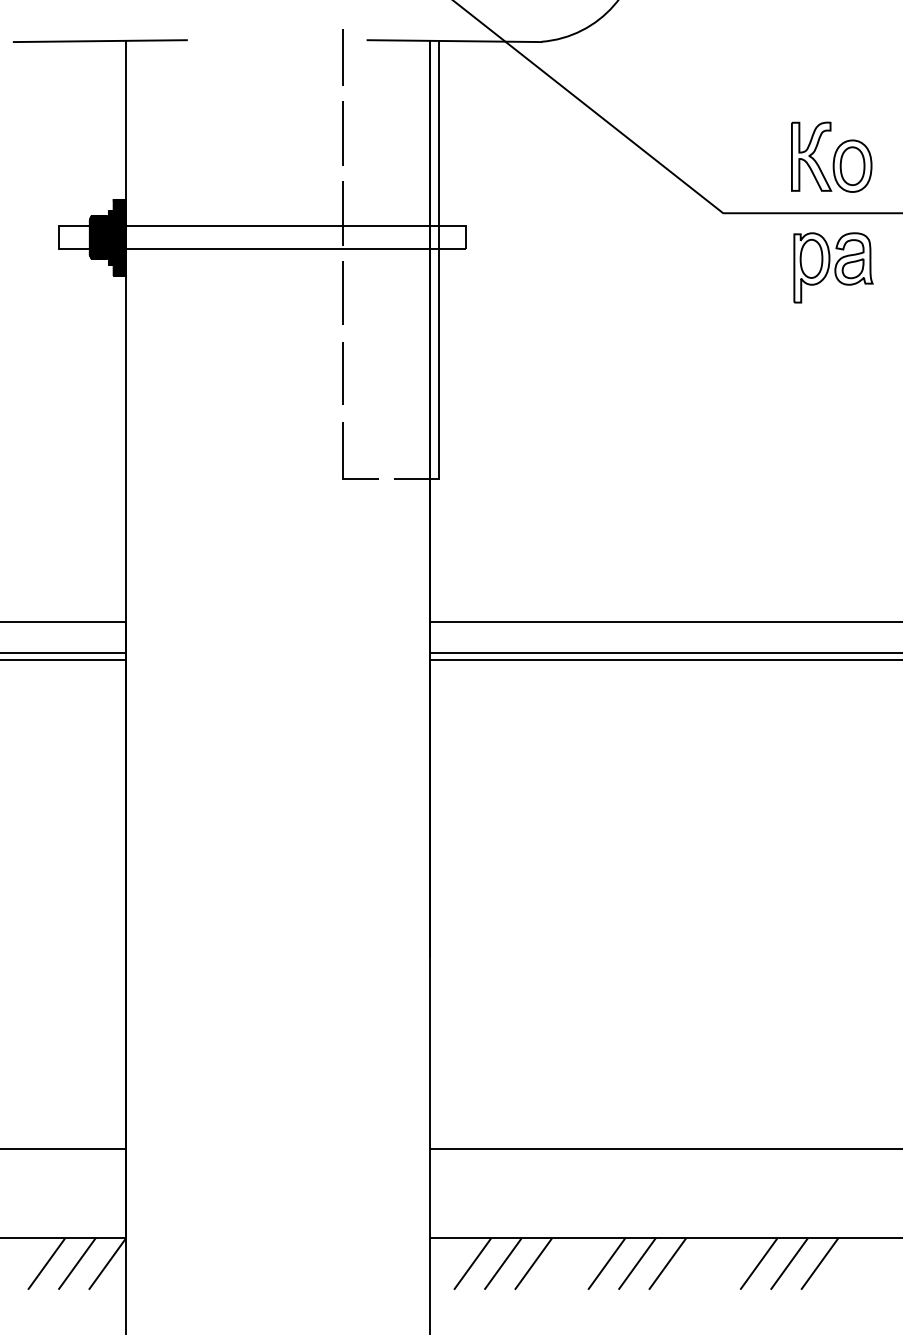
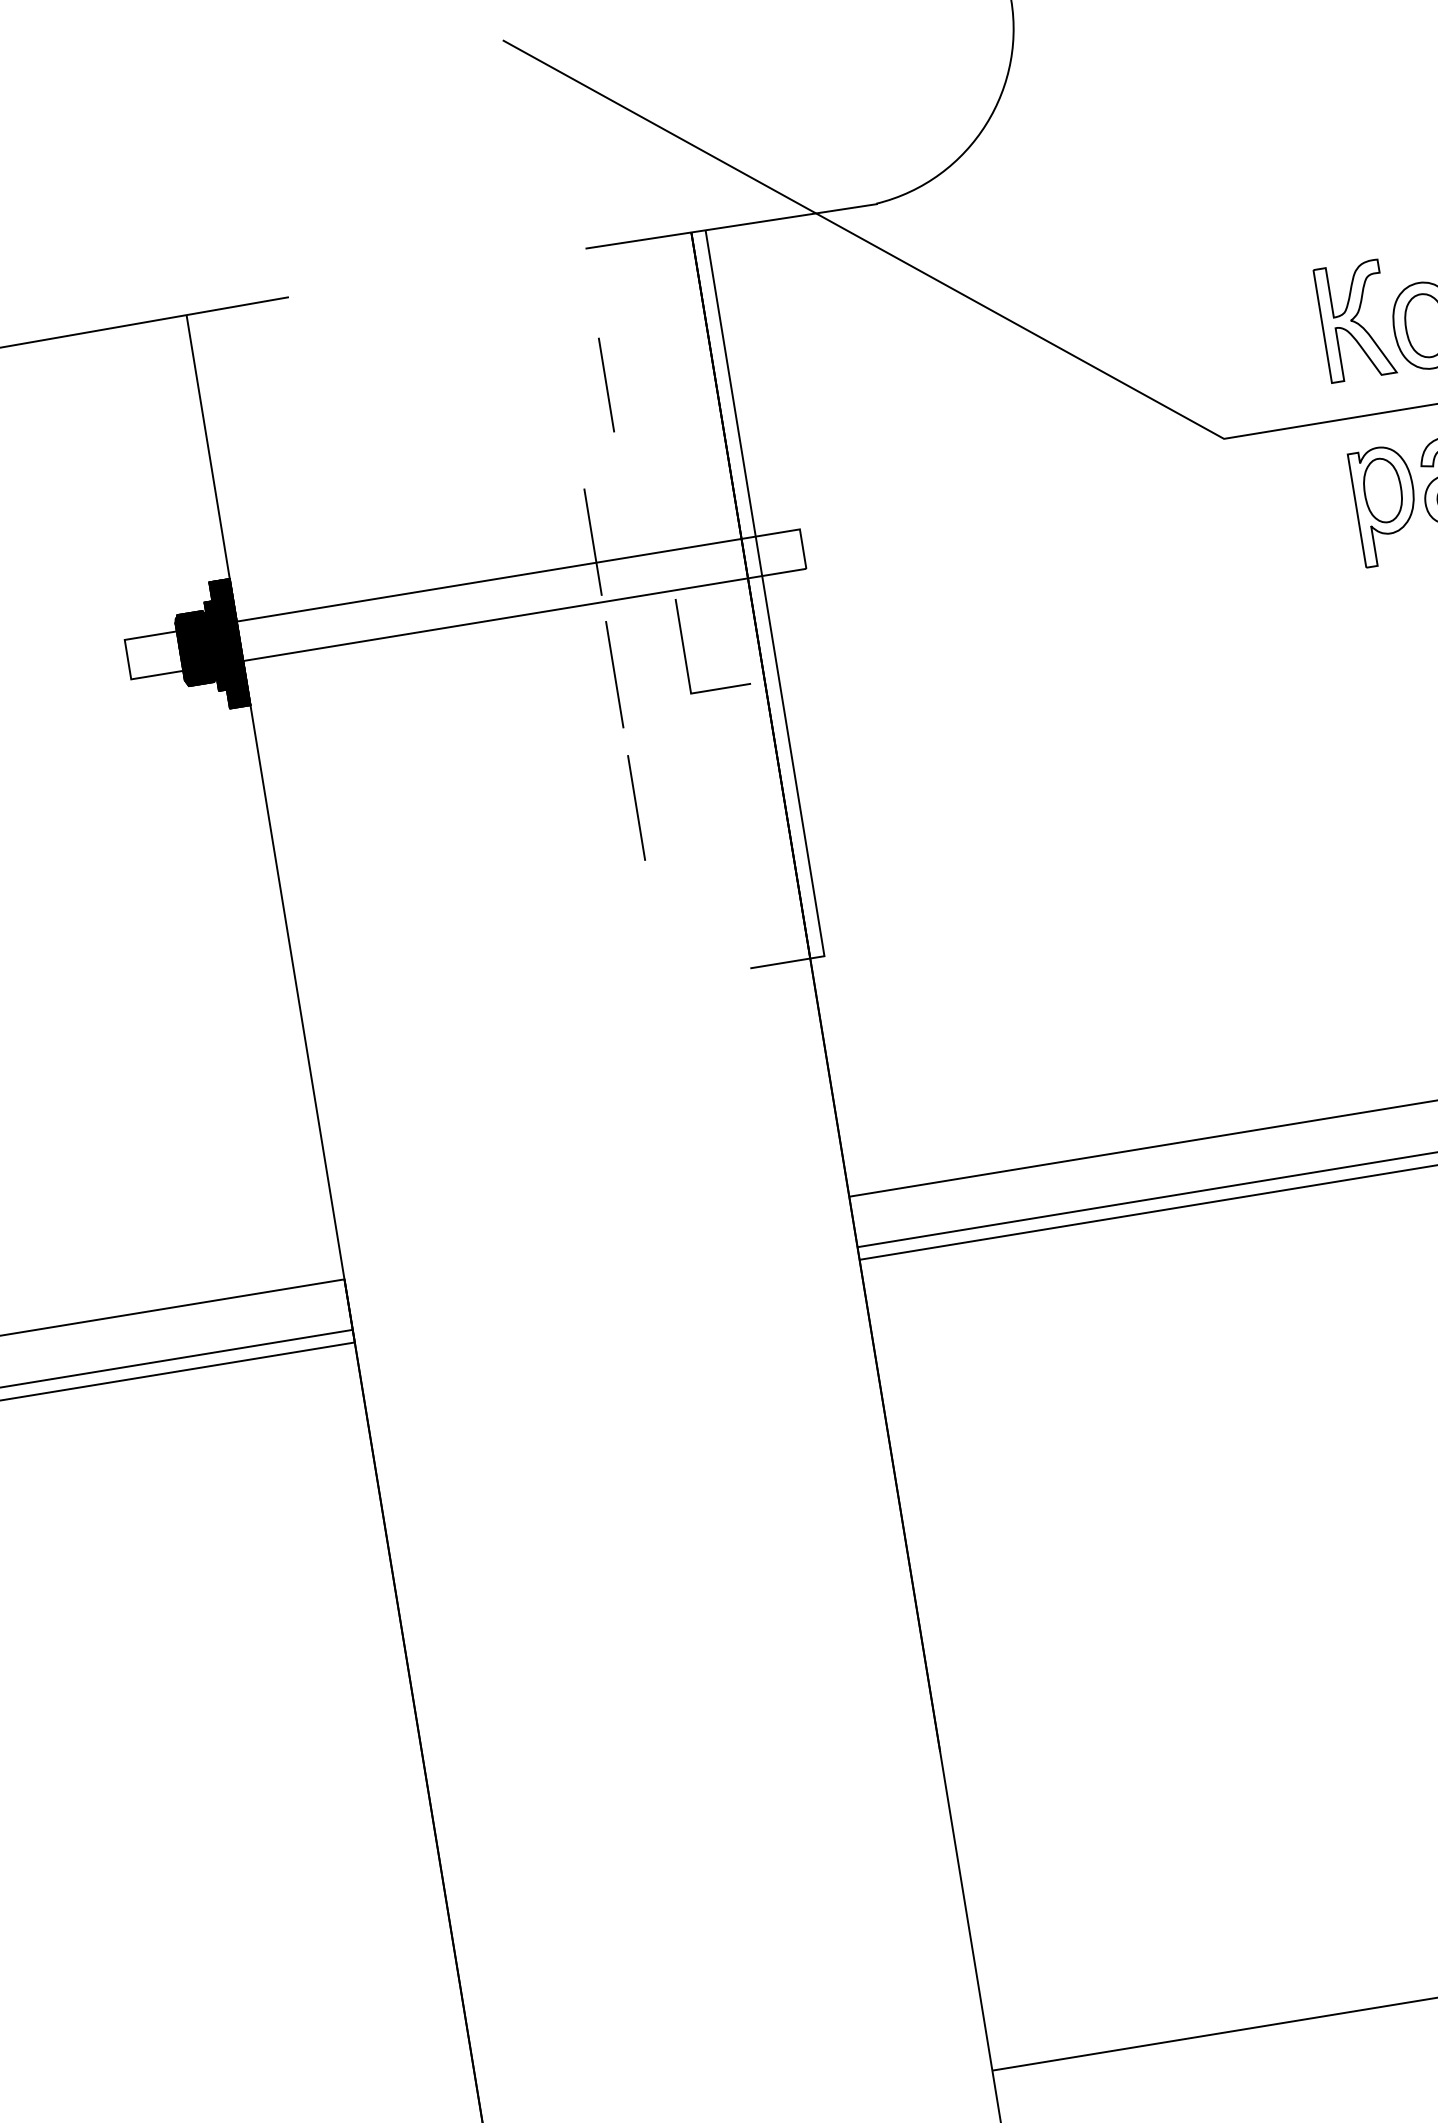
line: (342, 57) -> (606, 385), moved
line: (342, 133) -> (570, 409), removed
curve: (343, 450) -> (684, 646), moved

